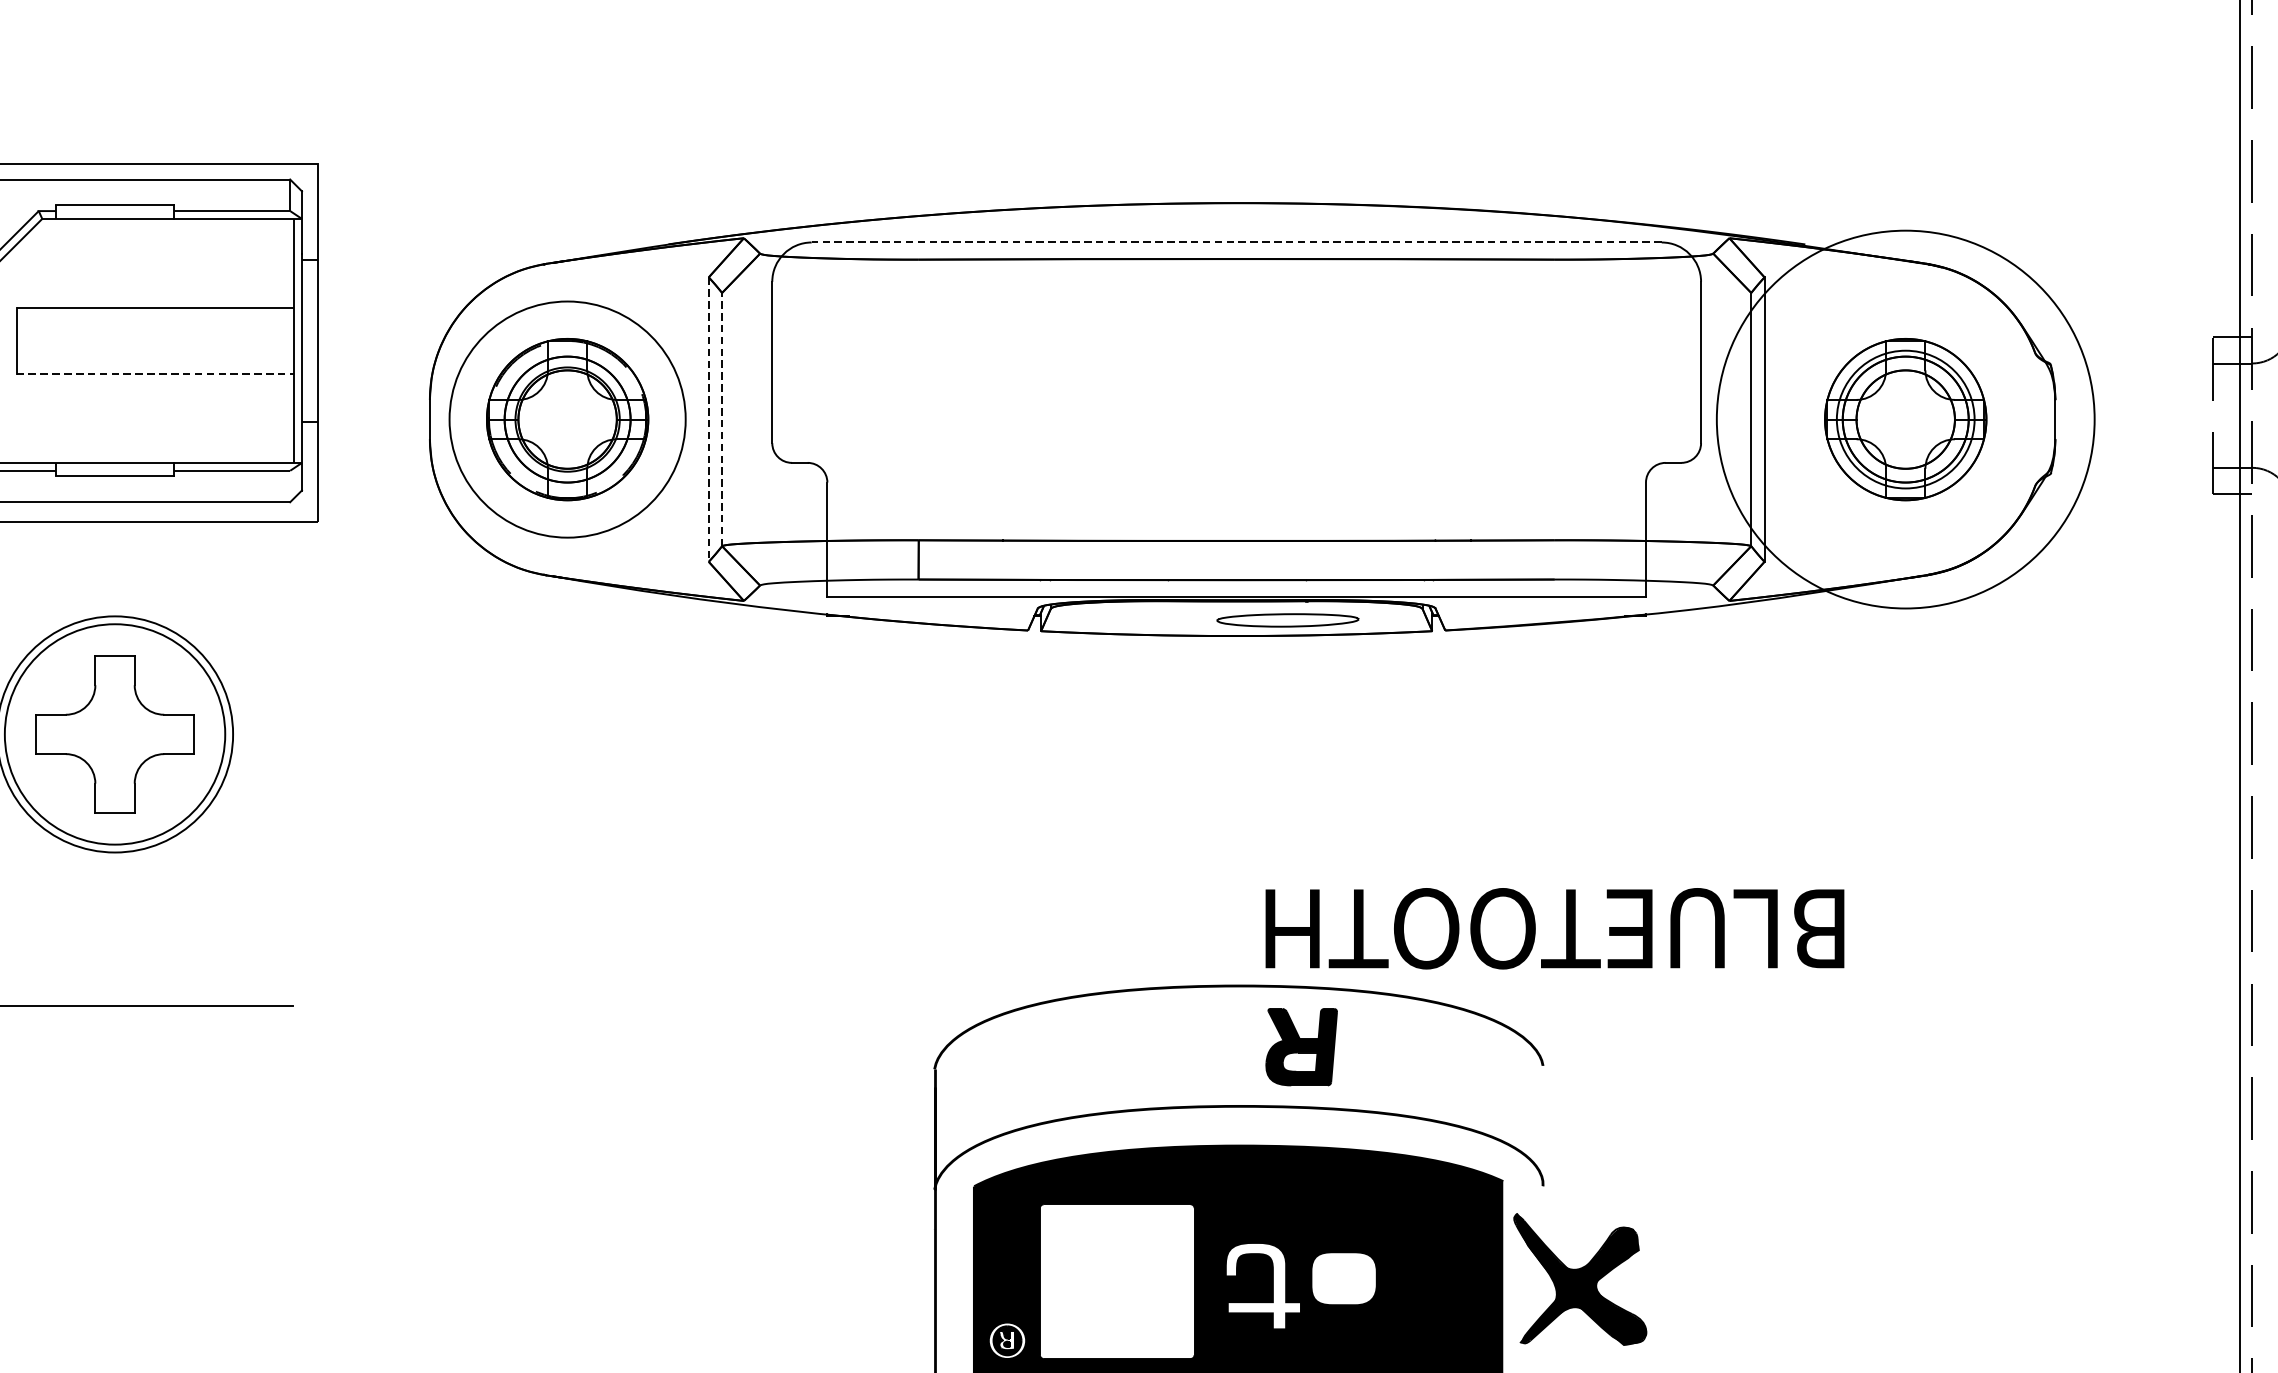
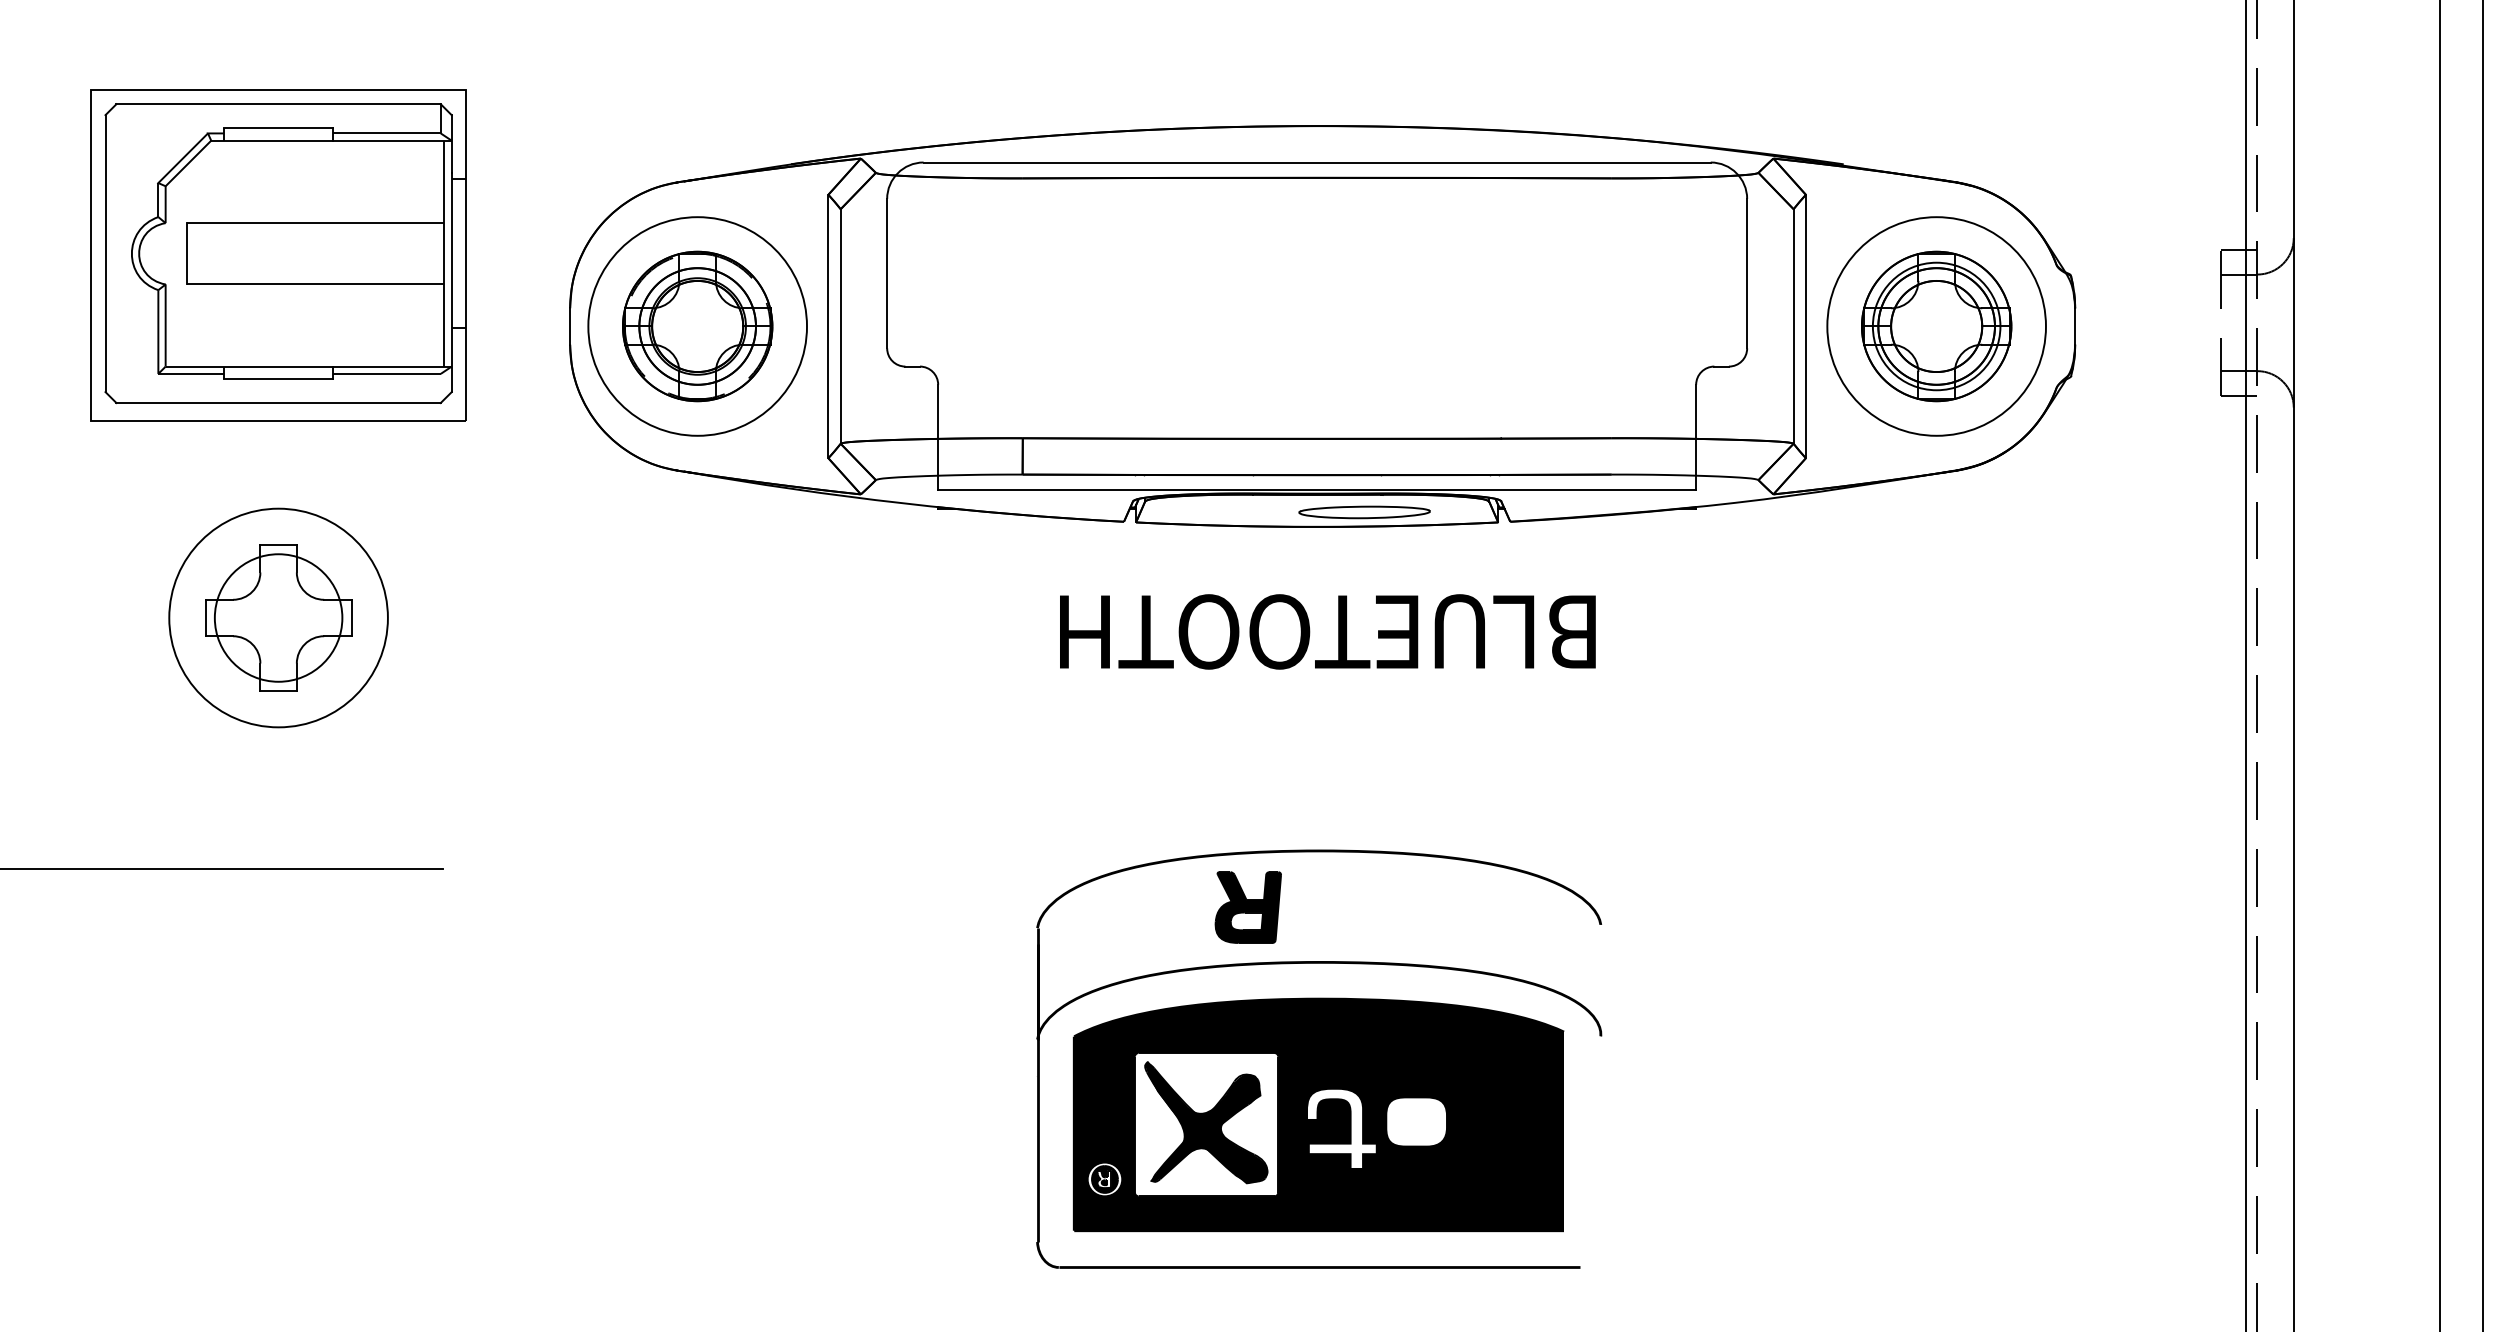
line: (1237, 242) -> (1317, 162), dashed -> solid
line: (154, 374) -> (315, 284), dashed -> solid
line: (708, 419) -> (828, 326), dashed -> solid
line: (721, 419) -> (840, 326), dashed -> solid
circle: (1905, 419) -> (1936, 326), size x0.62
circle: (114, 733) -> (278, 617), size x0.62
text: (1554, 928) -> (1327, 631), moved
part: (1300, 1047) -> (1247, 907), moved
part: (1580, 1279) -> (1206, 1122), moved

